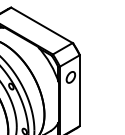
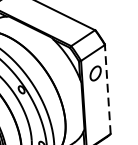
line: (79, 90) -> (107, 89), solid -> dashed

